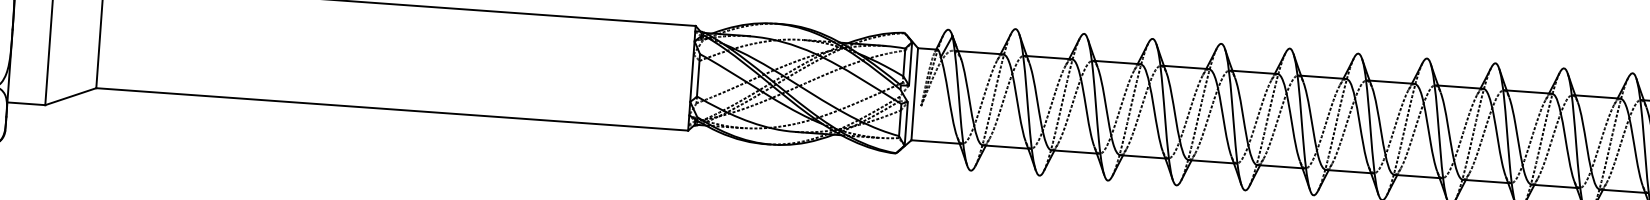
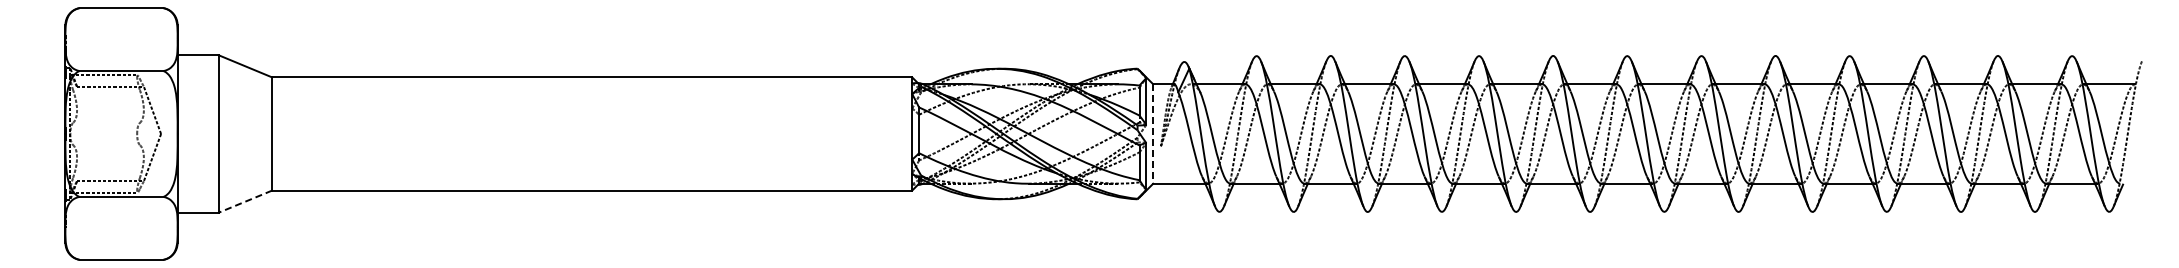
line: (915, 94) -> (1153, 134), solid -> dashed
line: (70, 96) -> (245, 201), solid -> dashed

